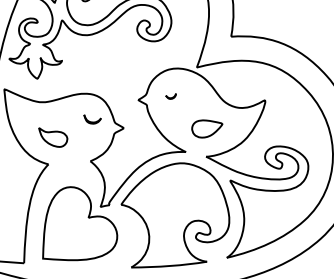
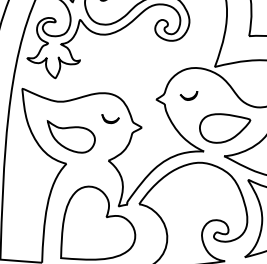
part: (170, 96) -> (188, 95), size x1.67
part: (207, 128) -> (225, 127), size x1.67
part: (52, 137) -> (70, 136), size x1.67

